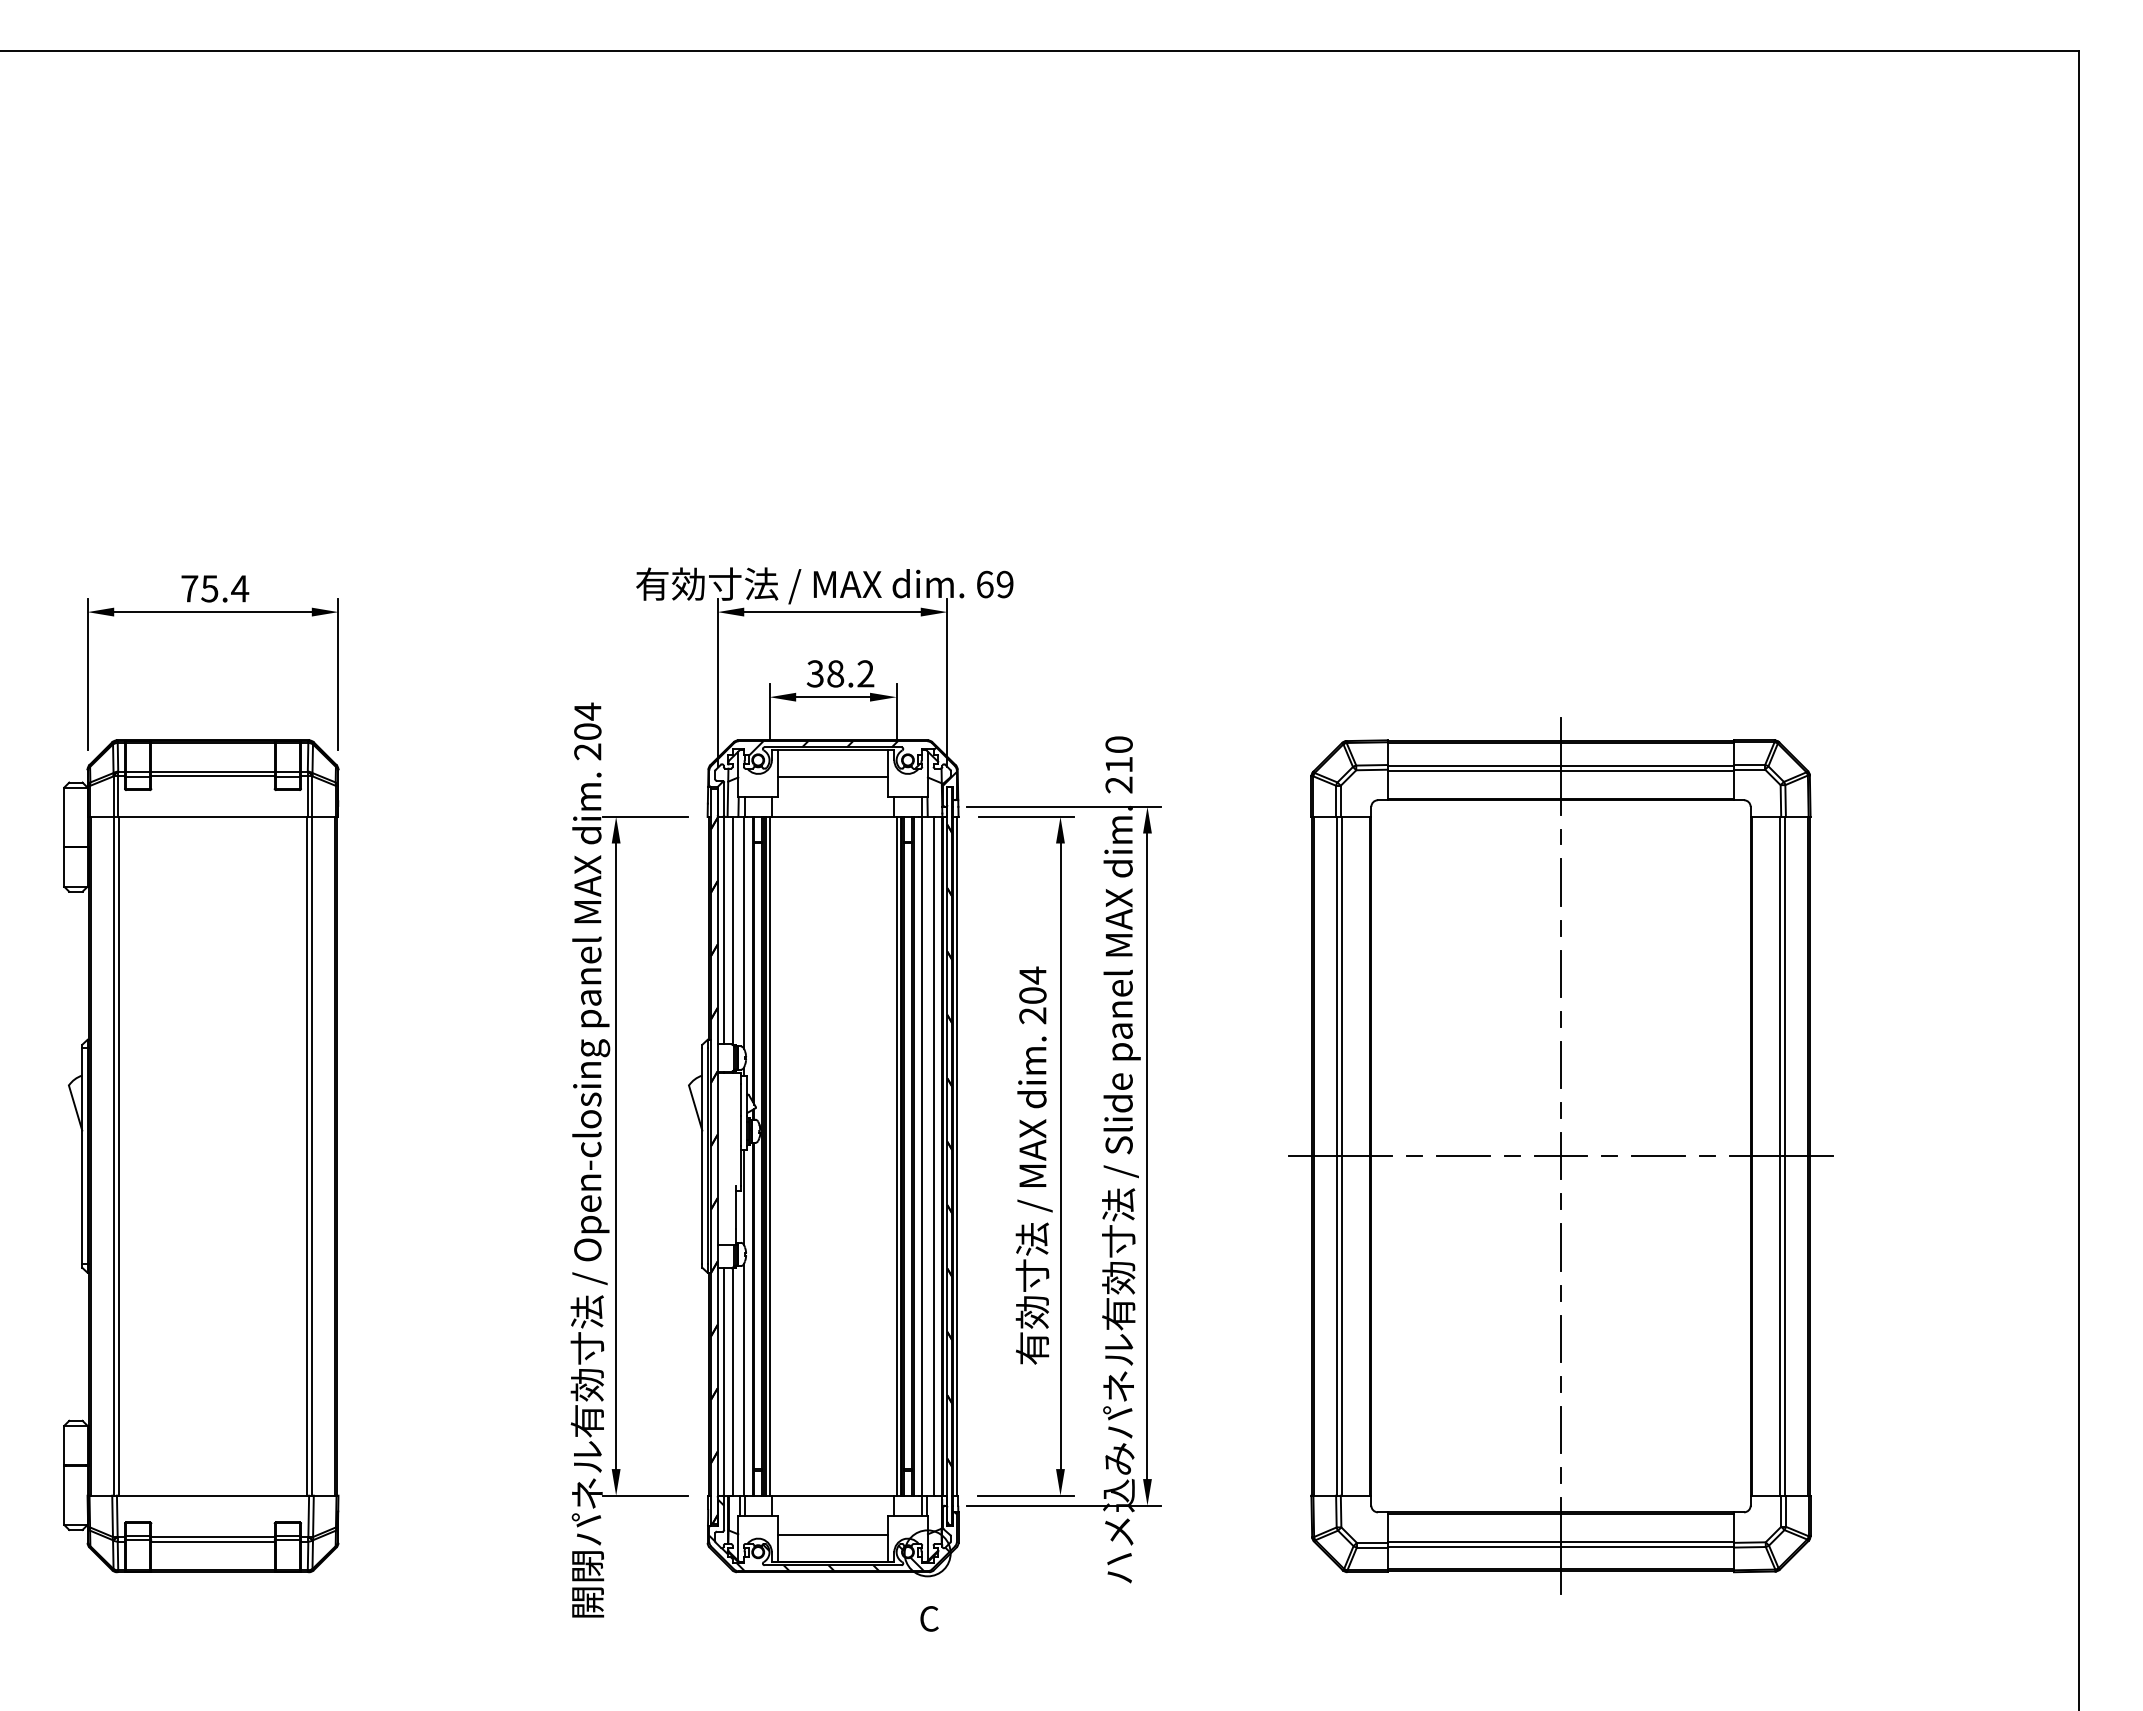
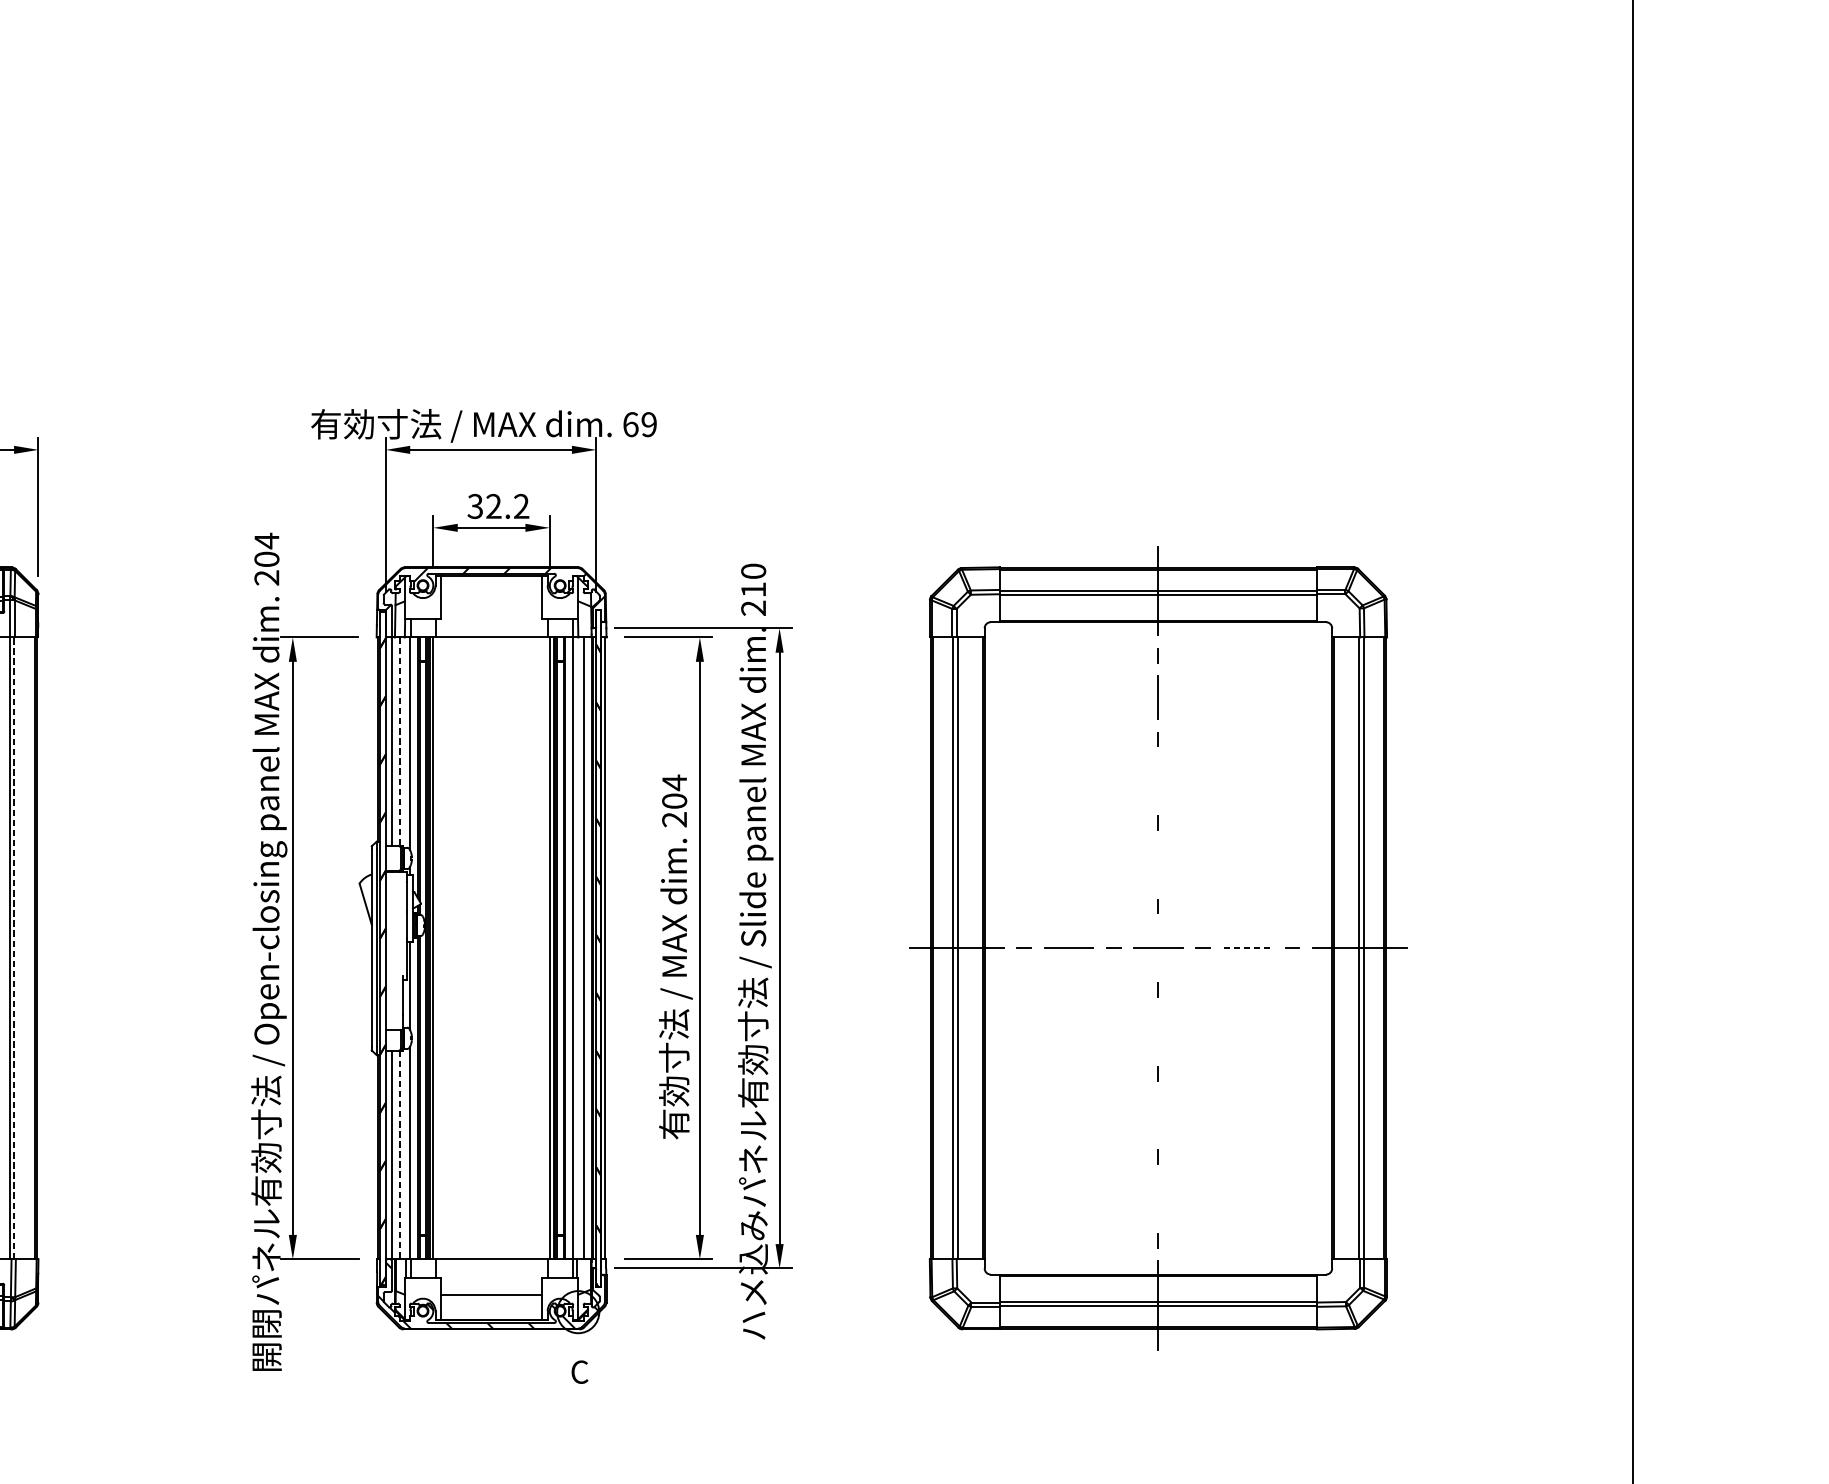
text: (835, 673) -> (493, 506), 38.2 -> 32.2
line: (832, 777) -> (491, 601), removed
line: (732, 930) -> (399, 741), solid -> dashed
line: (1561, 973) -> (1158, 780), removed
line: (1561, 1064) -> (1158, 864), removed
line: (312, 1155) -> (14, 947), solid -> dashed
line: (1561, 1156) -> (1158, 948), removed
line: (1659, 1156) -> (1248, 948), solid -> dashed
line: (1560, 1247) -> (1157, 1031), removed
line: (1560, 1338) -> (1157, 1115), removed
line: (732, 1381) -> (399, 1154), solid -> dashed
line: (1560, 1429) -> (1157, 1198), removed

